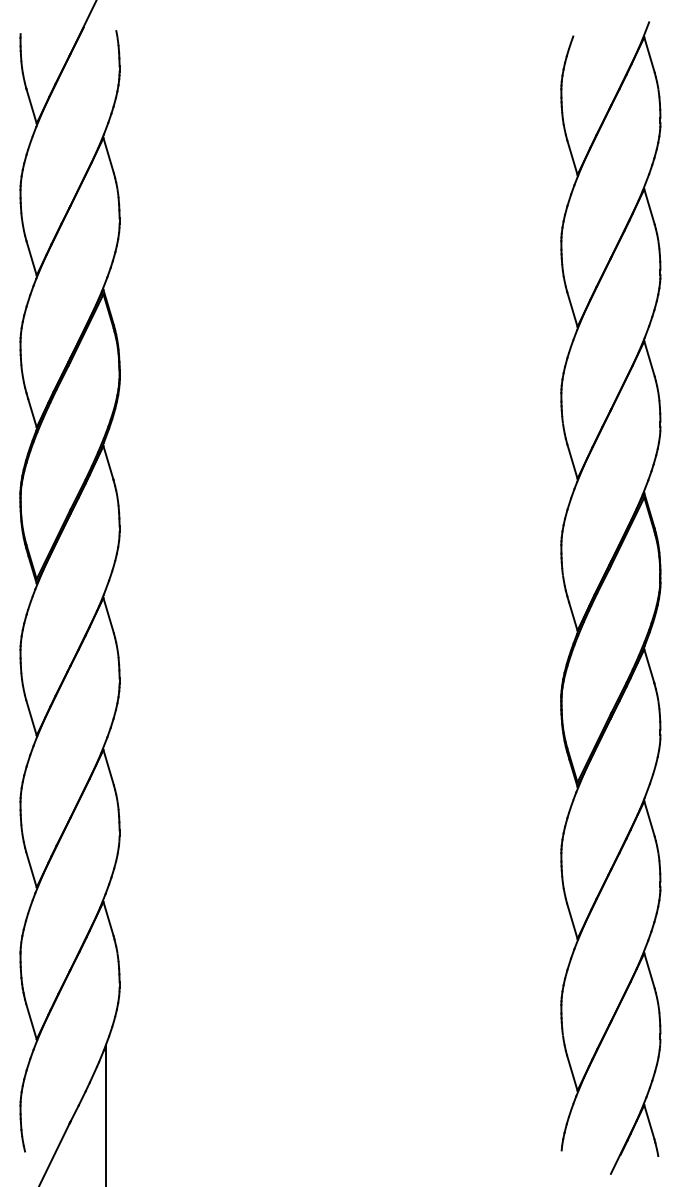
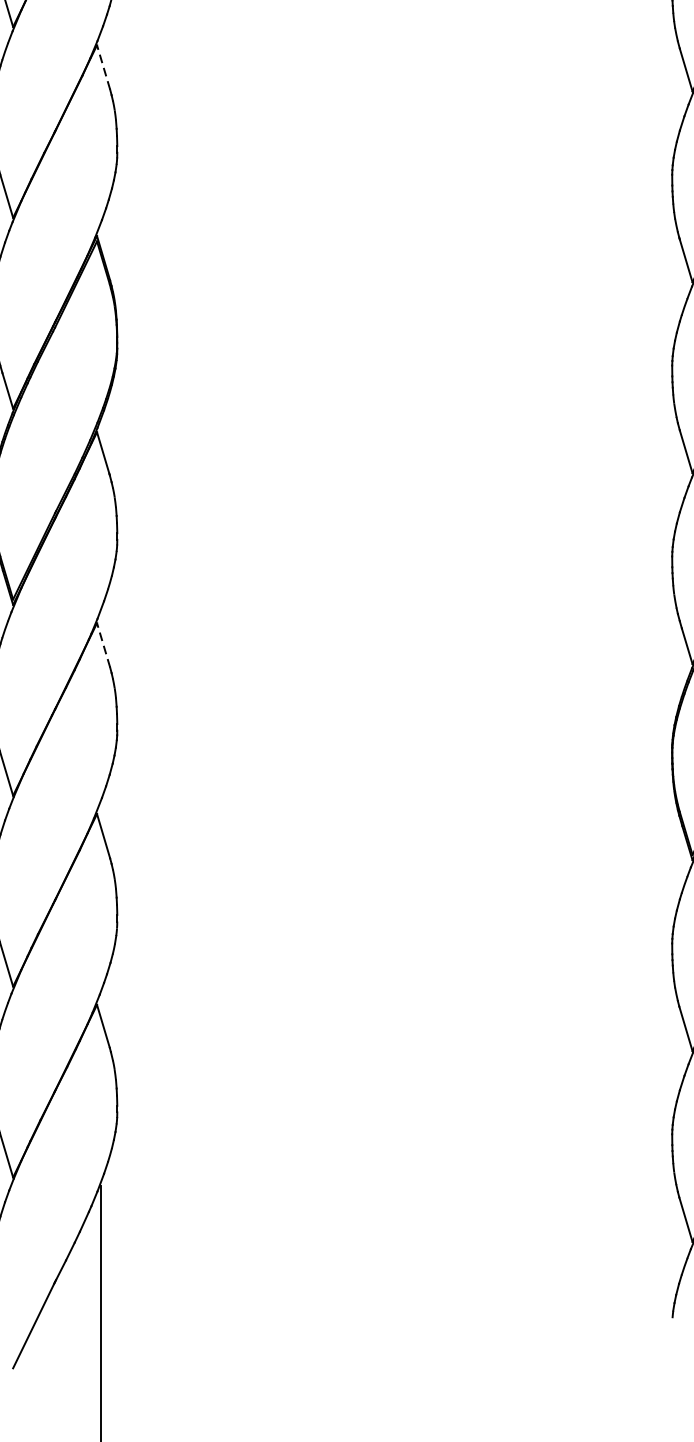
line: (108, 155) -> (103, 67), solid -> dashed
line: (108, 615) -> (103, 645), solid -> dashed

